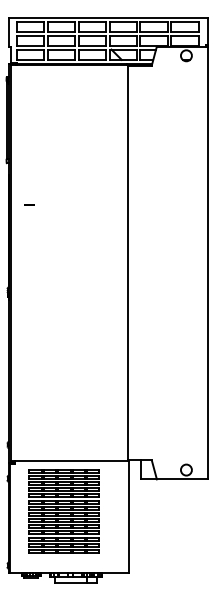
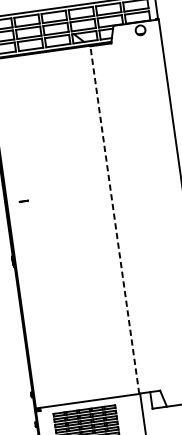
part: (29, 204) -> (23, 200), moved
line: (128, 262) -> (115, 219), solid -> dashed

